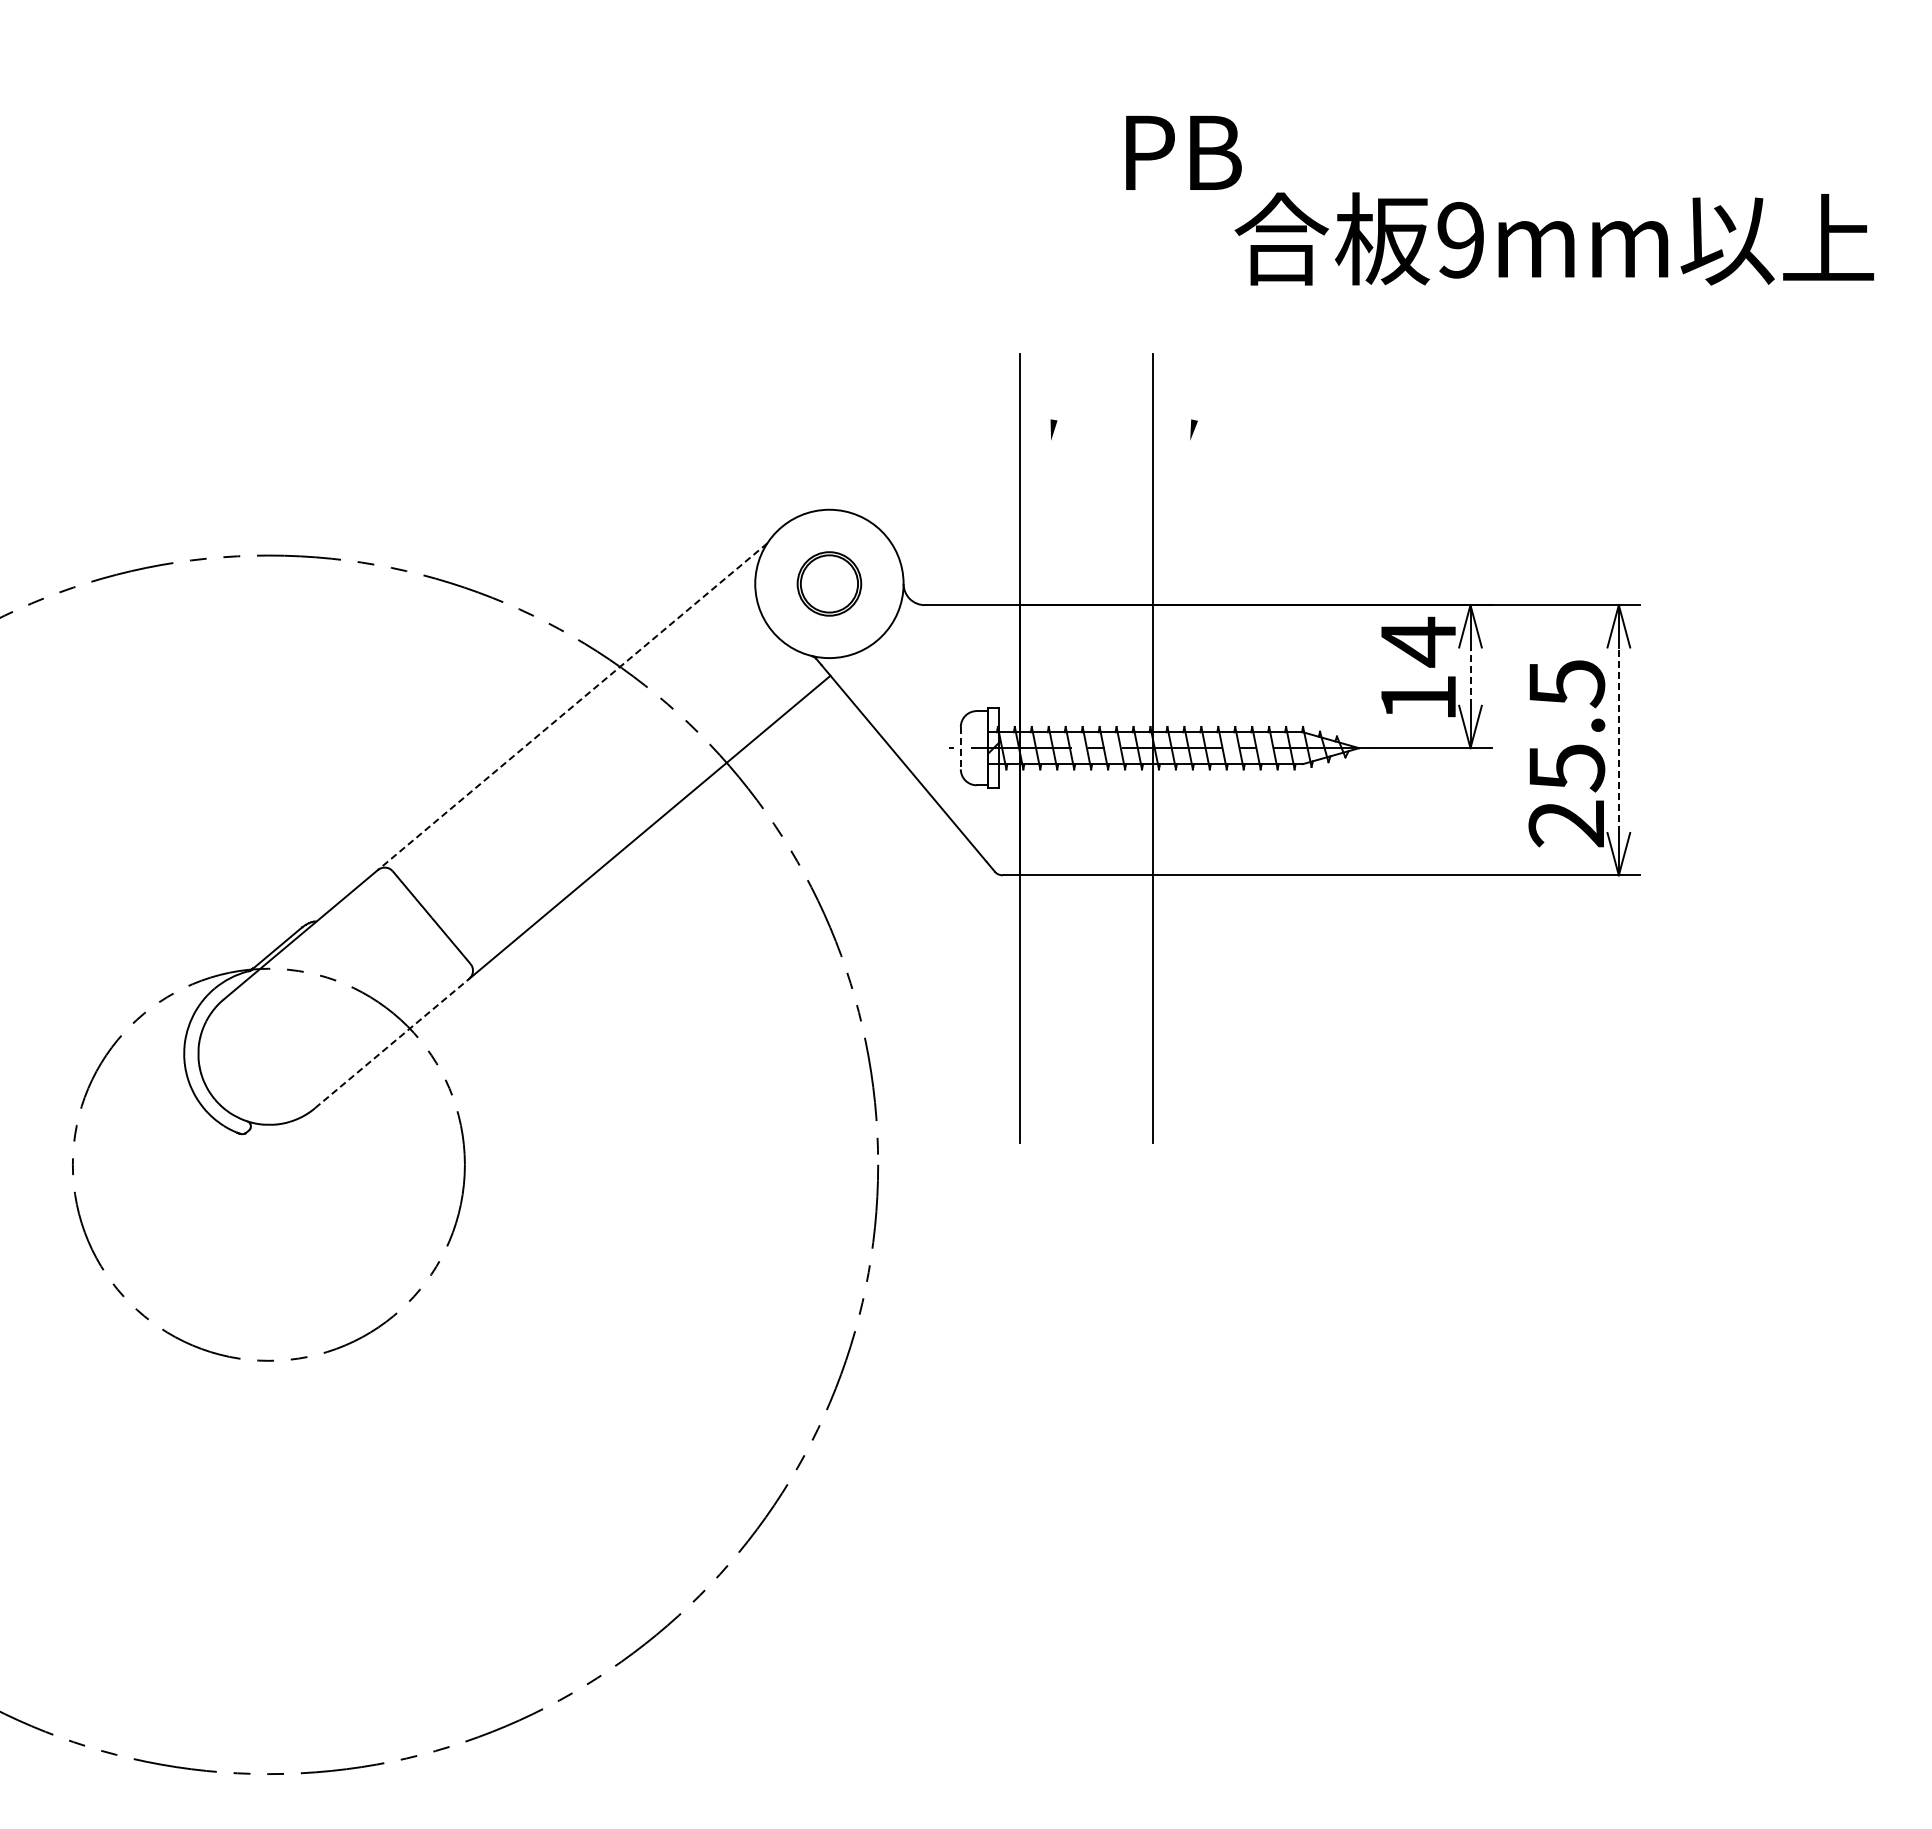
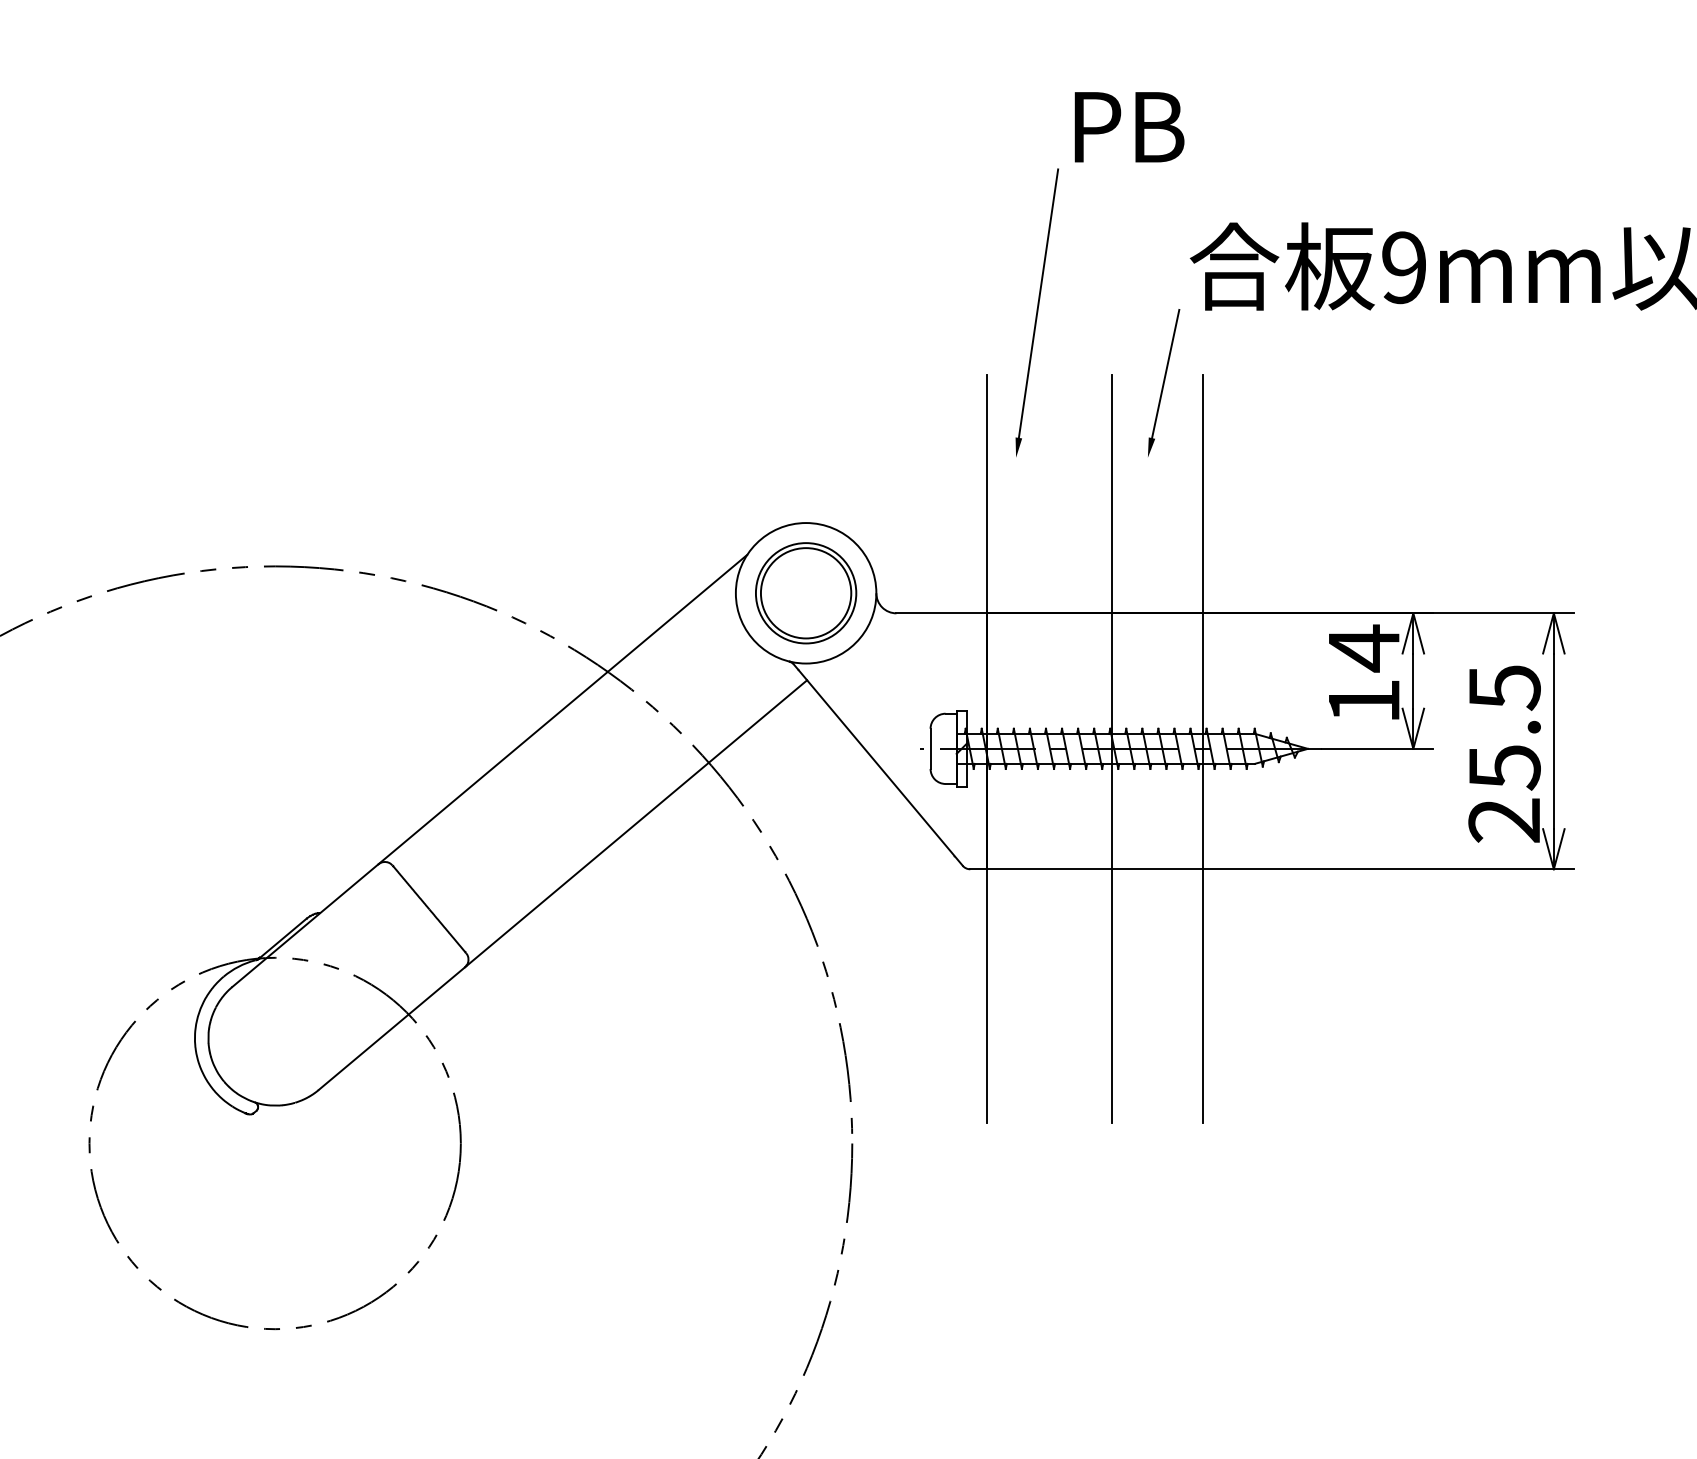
text: (1183, 152) -> (1129, 126), moved
line: (1074, 277) -> (1038, 303), added
line: (1208, 352) -> (1165, 374), added
part: (829, 583) -> (806, 592), size x1.67
line: (1470, 676) -> (1413, 680), dashed -> solid
line: (572, 707) -> (562, 710), dashed -> solid
line: (1618, 740) -> (1553, 741), dashed -> solid
line: (1247, 747) -> (1202, 748), added
line: (960, 748) -> (930, 749), dashed -> solid
line: (392, 1043) -> (392, 1028), dashed -> solid

